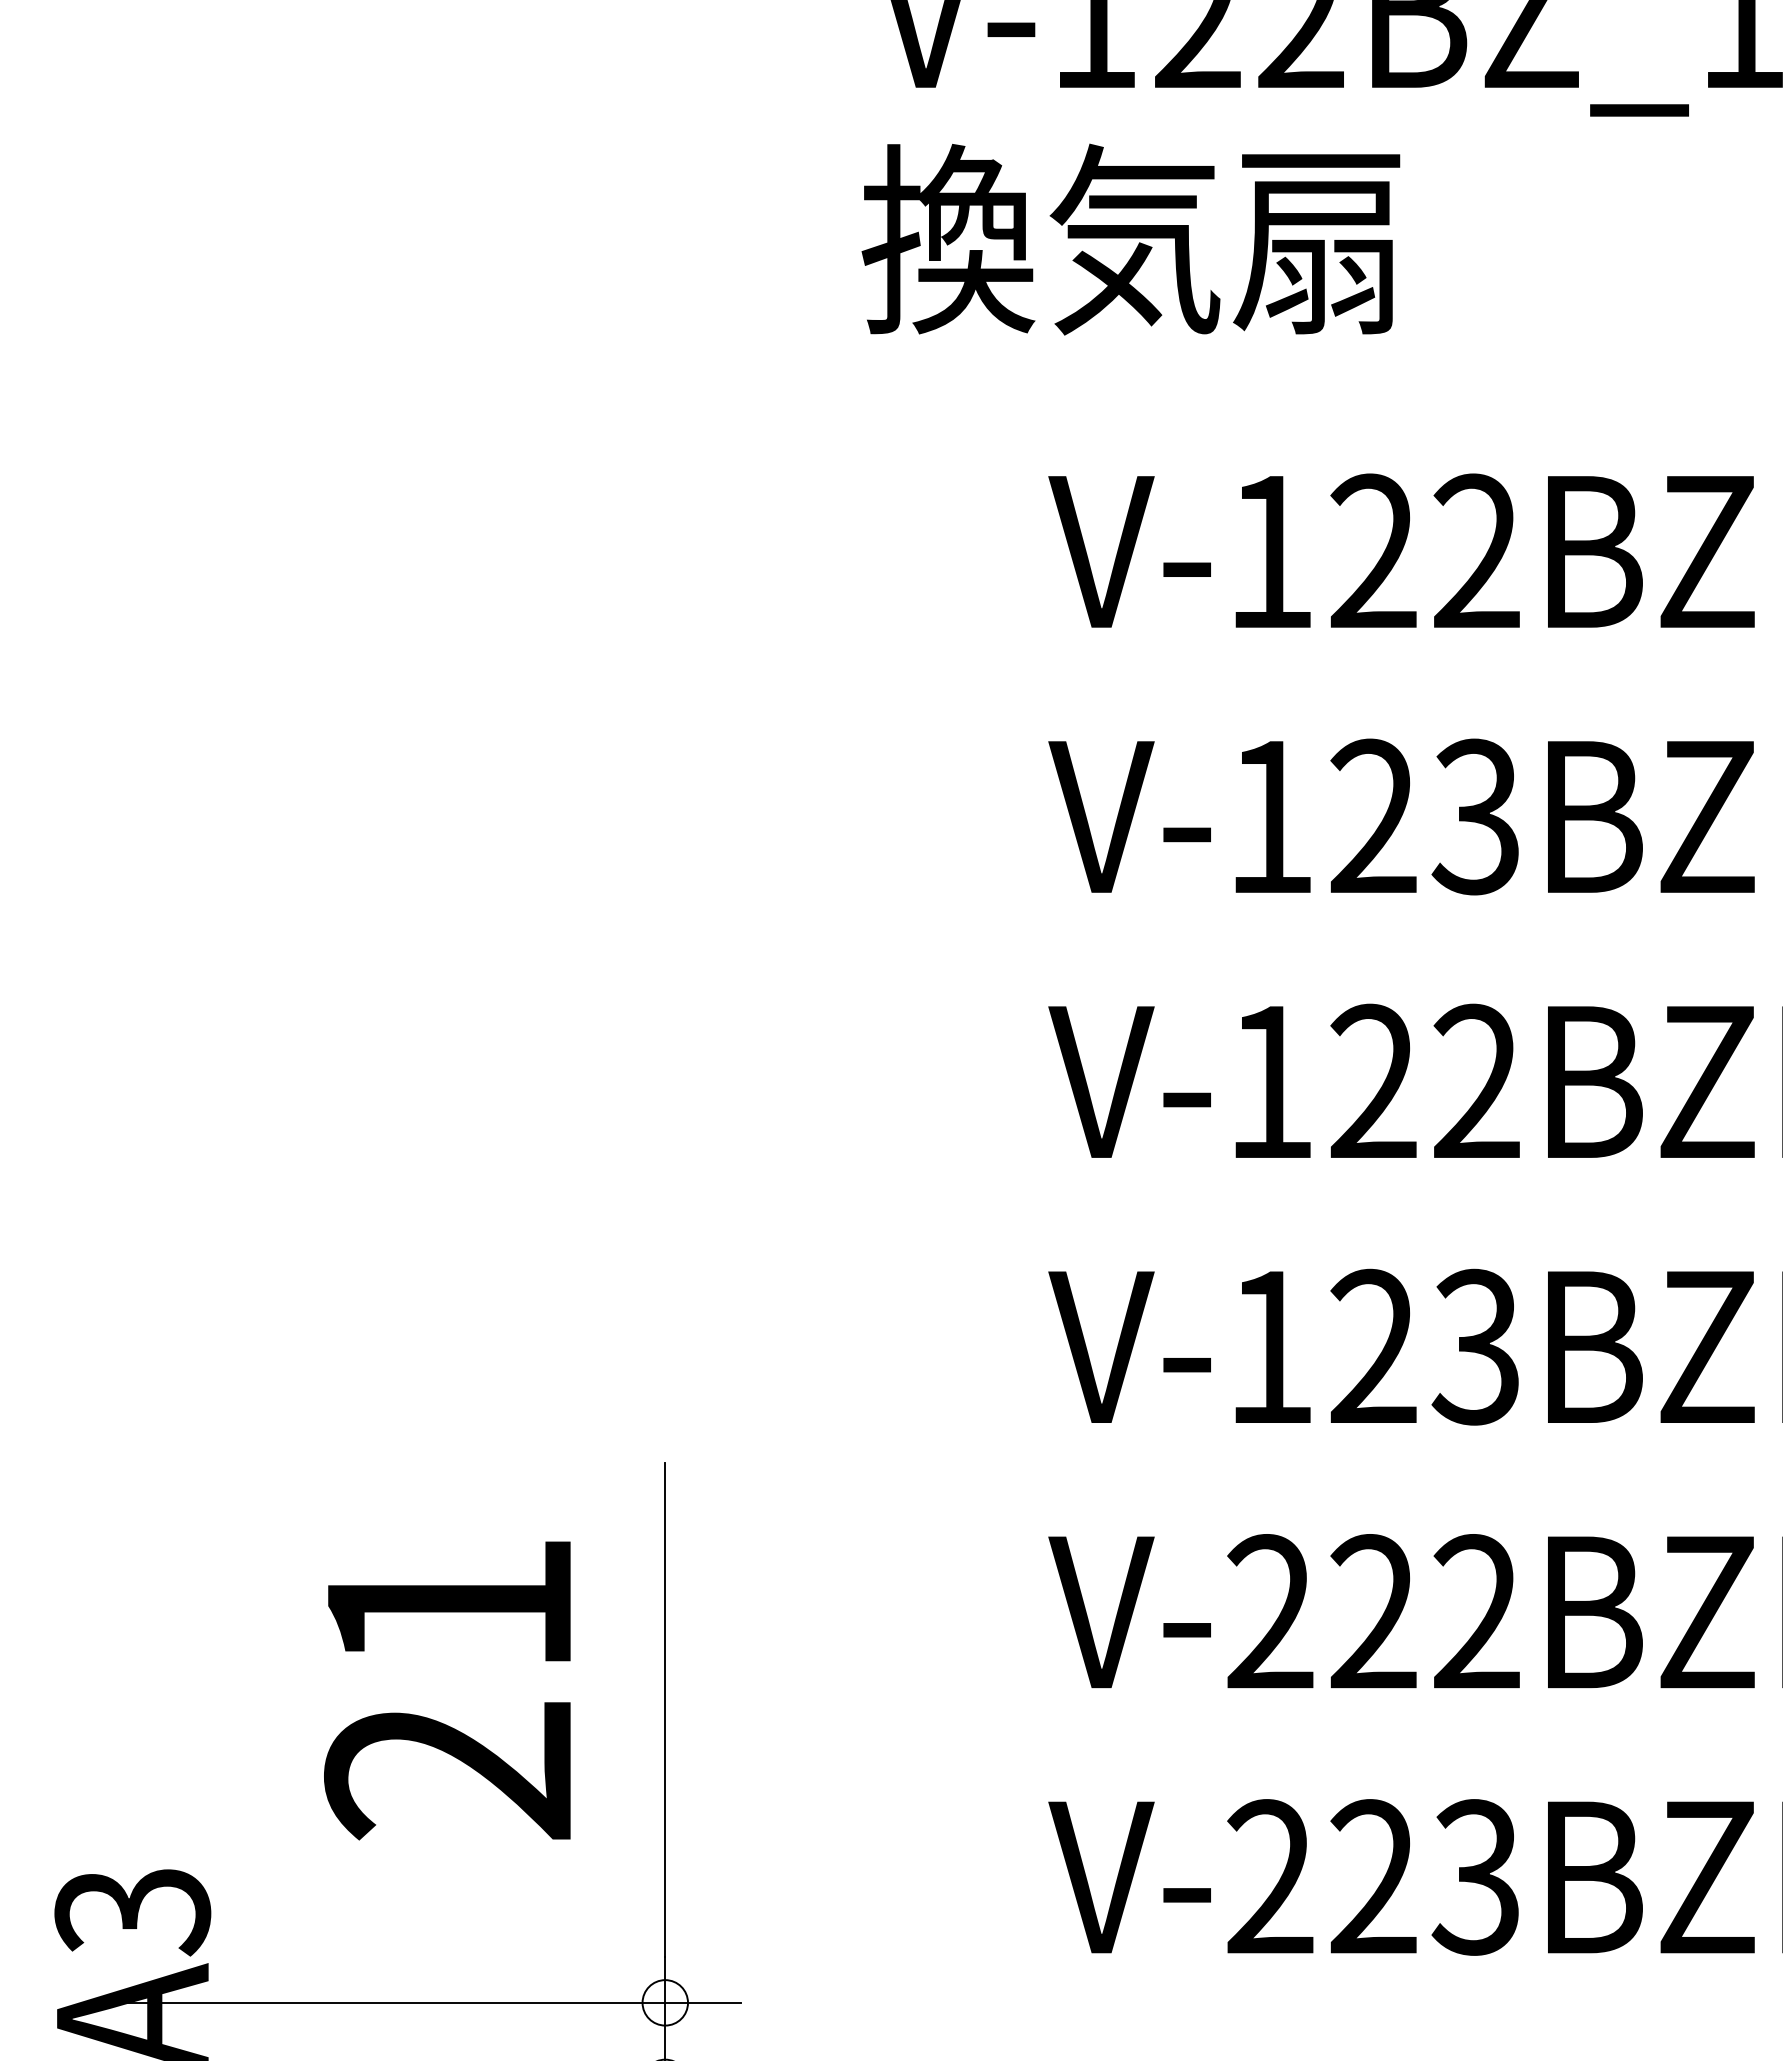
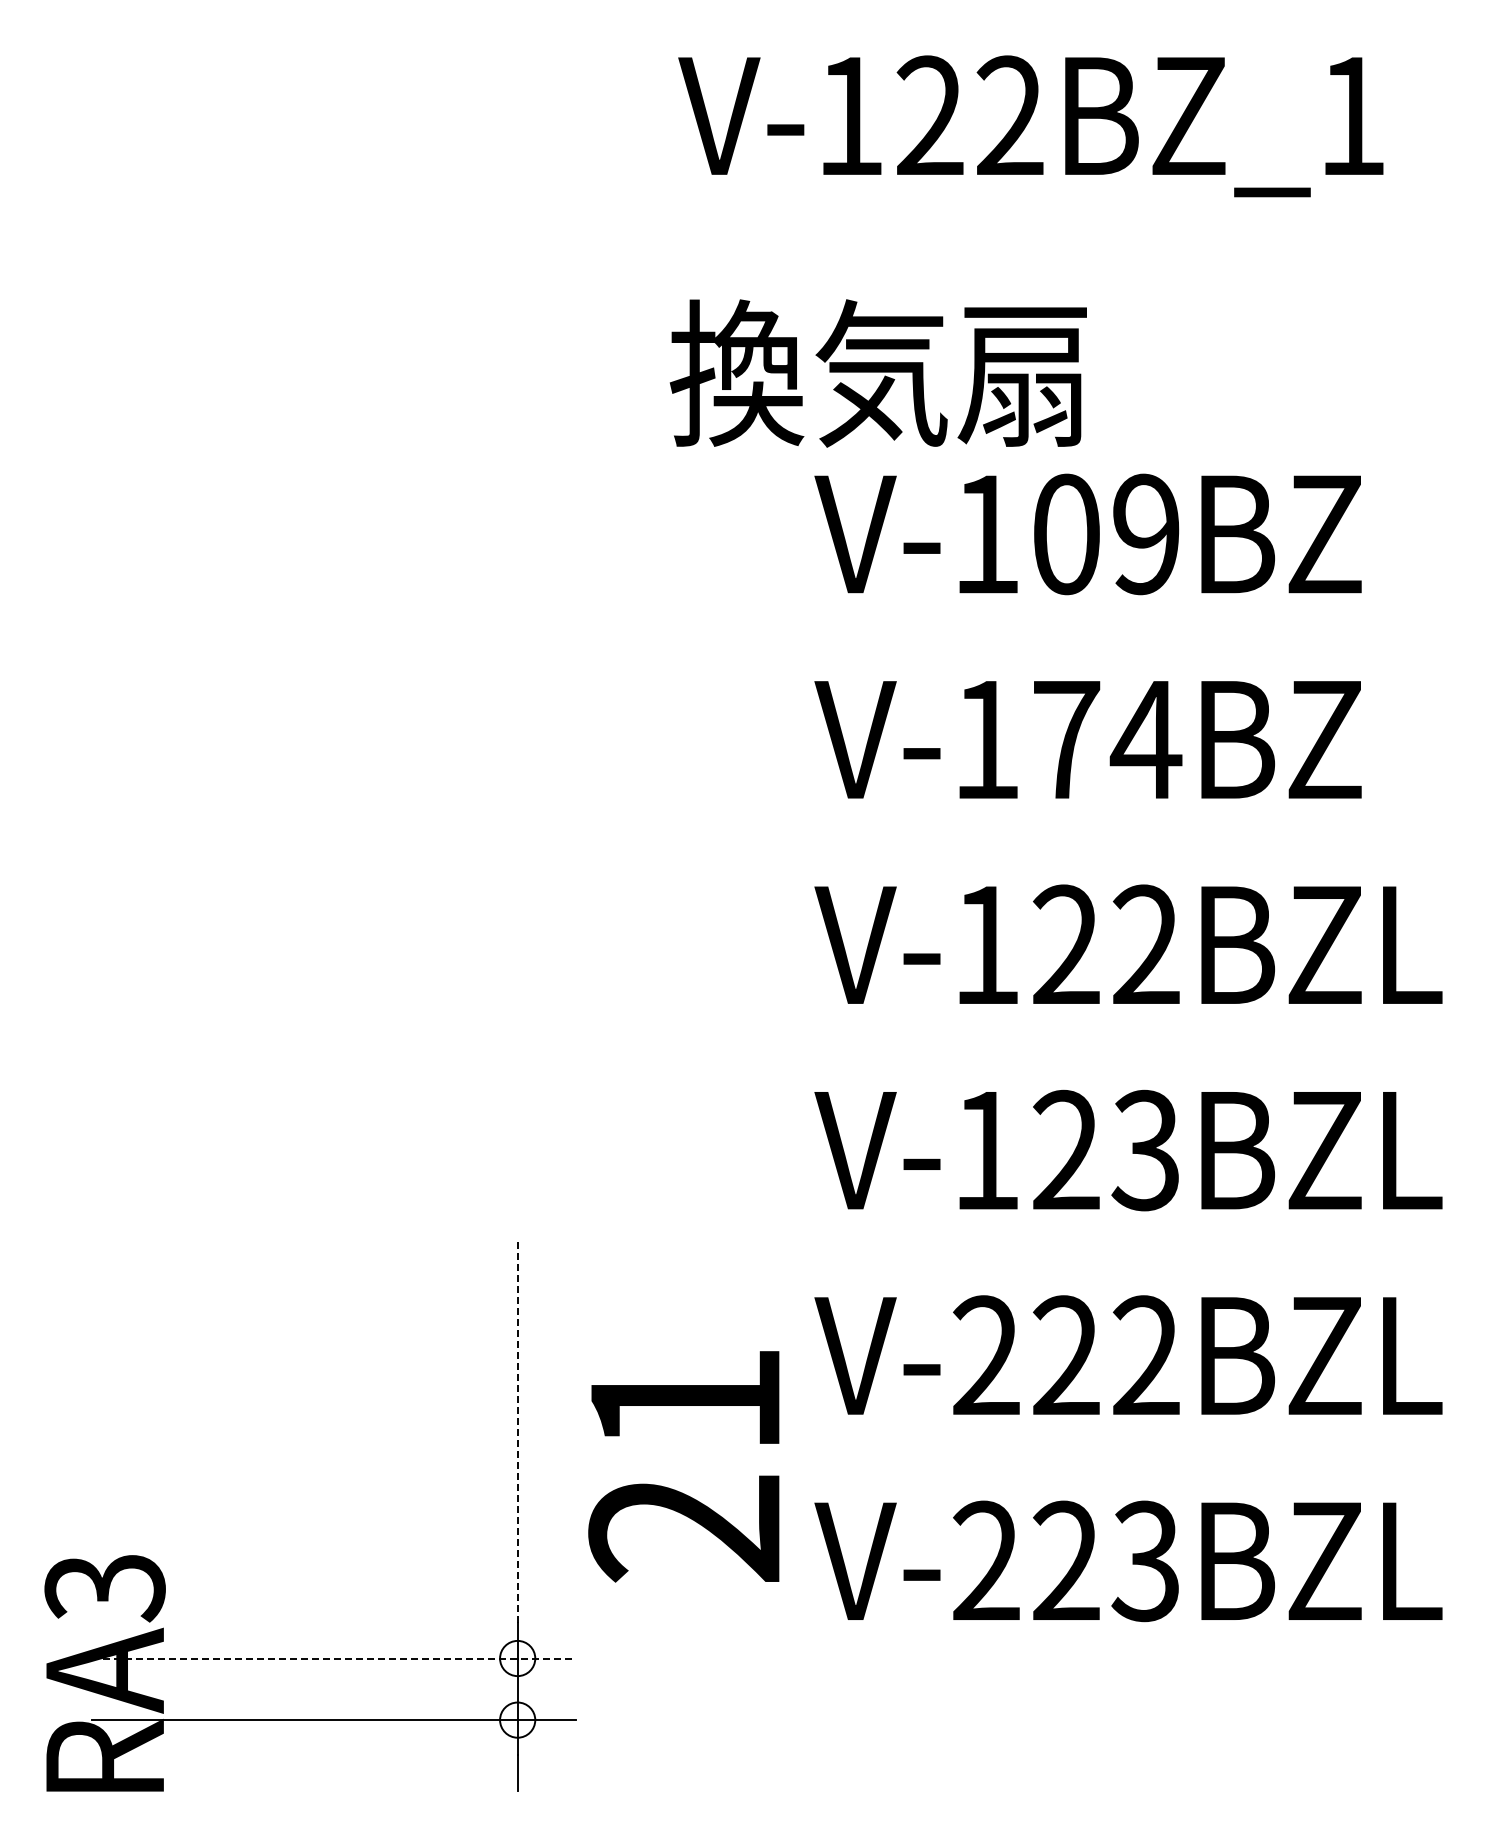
text: (1129, 239) -> (877, 373), moved
text: (1425, 551) -> (1106, 534), V-122BZ -> V-109BZ
text: (1426, 816) -> (1107, 739), V-123BZ -> V-174BZ
text: (446, 1690) -> (683, 1466), moved
line: (665, 1709) -> (517, 1431), solid -> dashed
line: (428, 2002) -> (334, 1658), solid -> dashed

